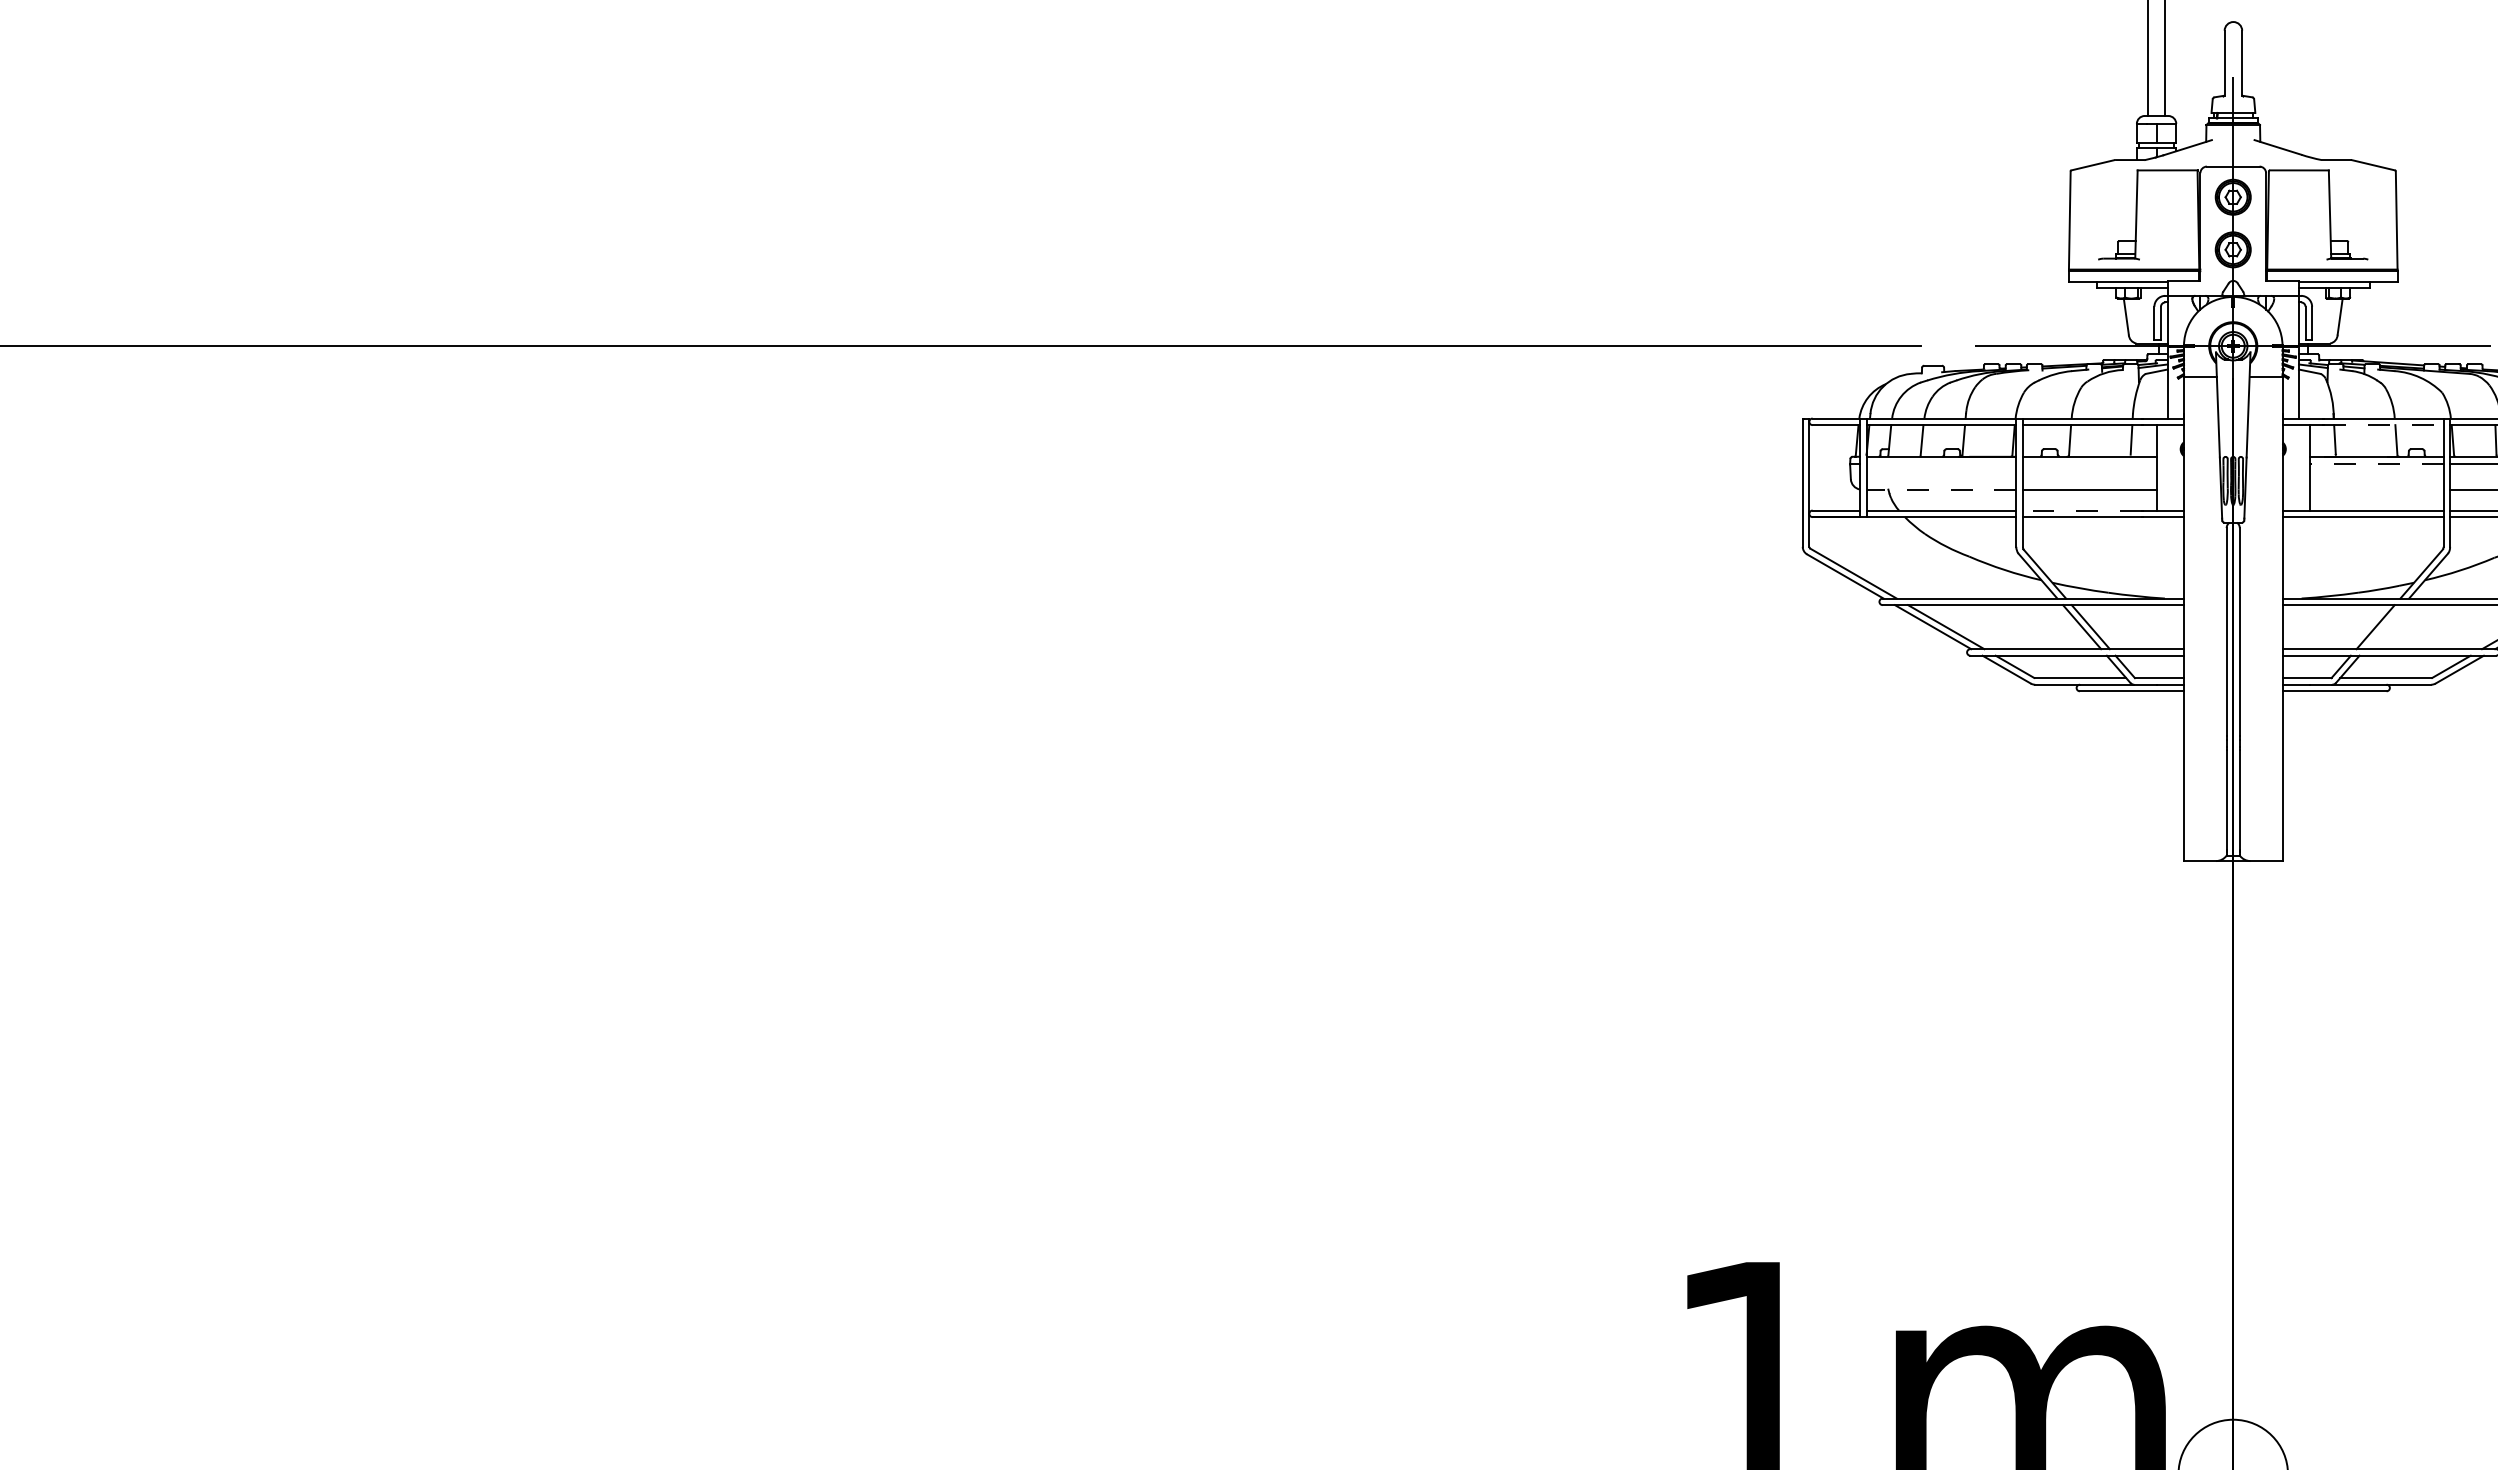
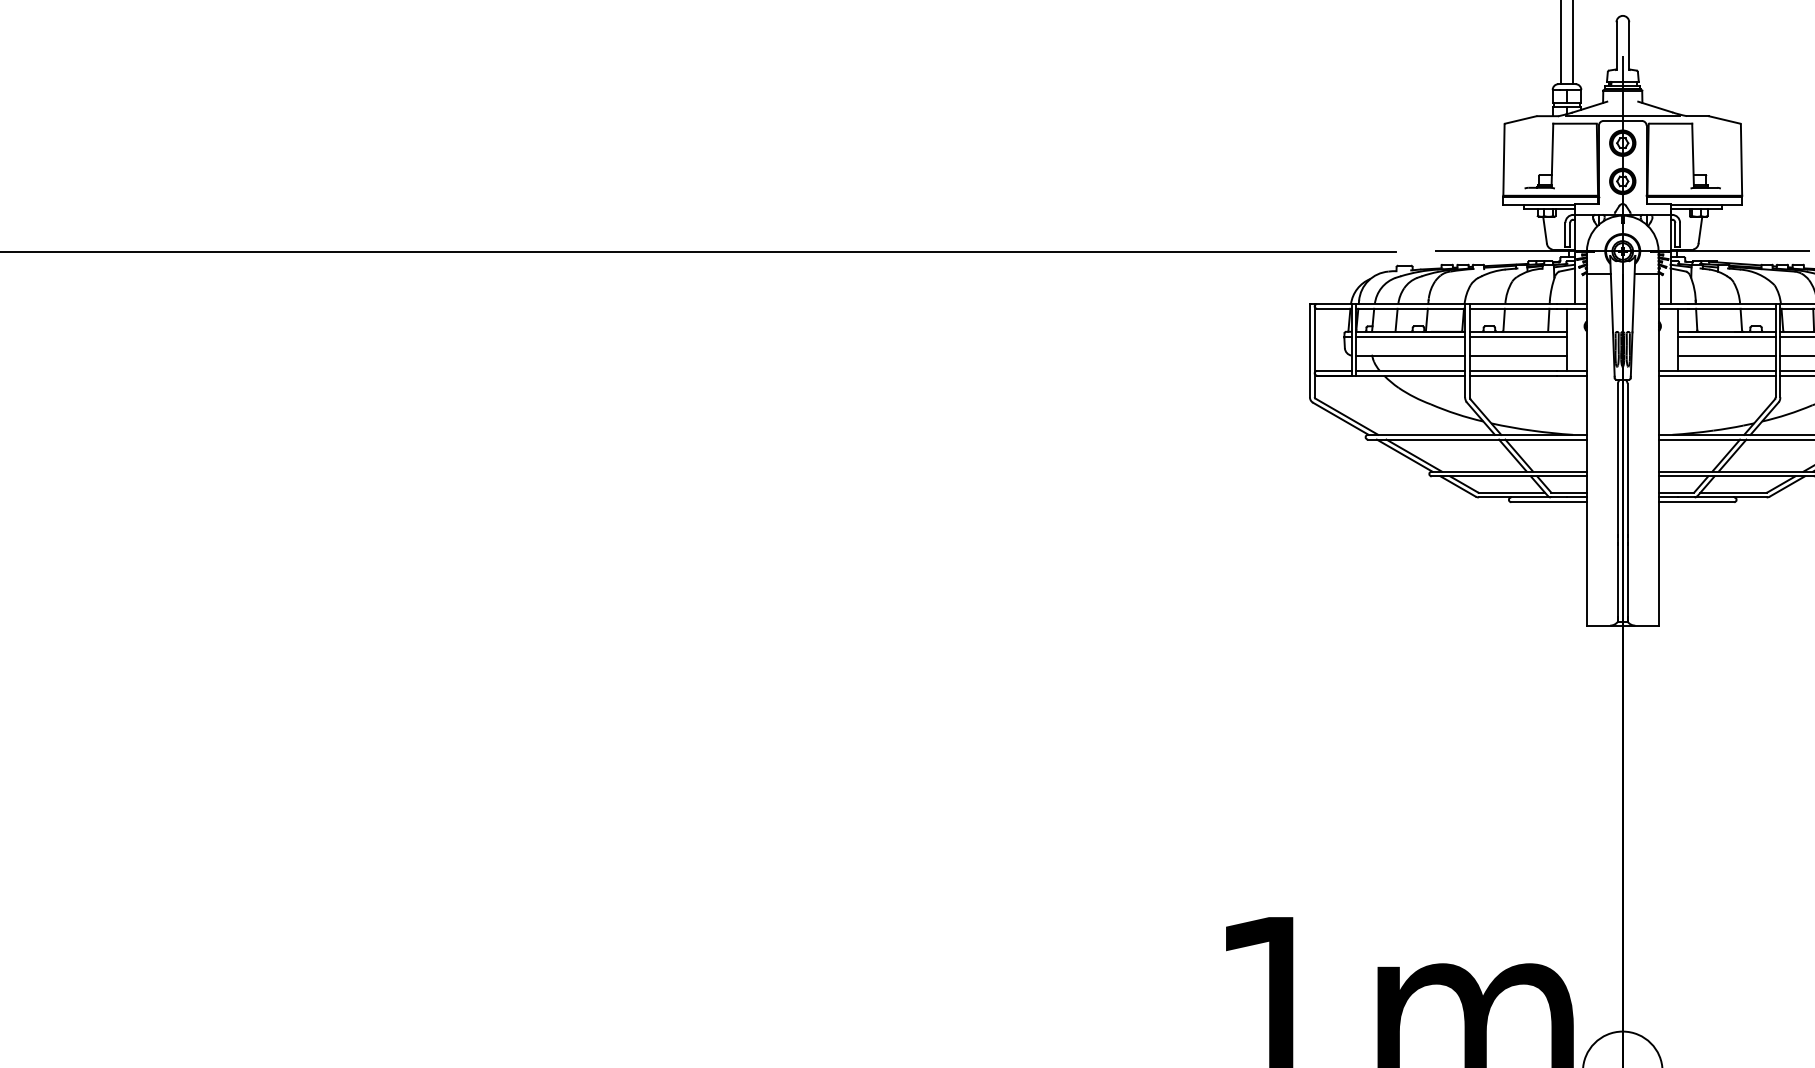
line: (2232, 160) -> (1622, 116), added
line: (2383, 425) -> (1731, 309), dashed -> solid
line: (1941, 464) -> (1410, 337), added
line: (2089, 464) -> (1518, 337), added
line: (2376, 464) -> (1726, 337), dashed -> solid
line: (1941, 489) -> (1410, 355), dashed -> solid
line: (2376, 489) -> (1726, 355), added
line: (2082, 510) -> (1513, 370), dashed -> solid
line: (2384, 627) -> (1732, 455), added

